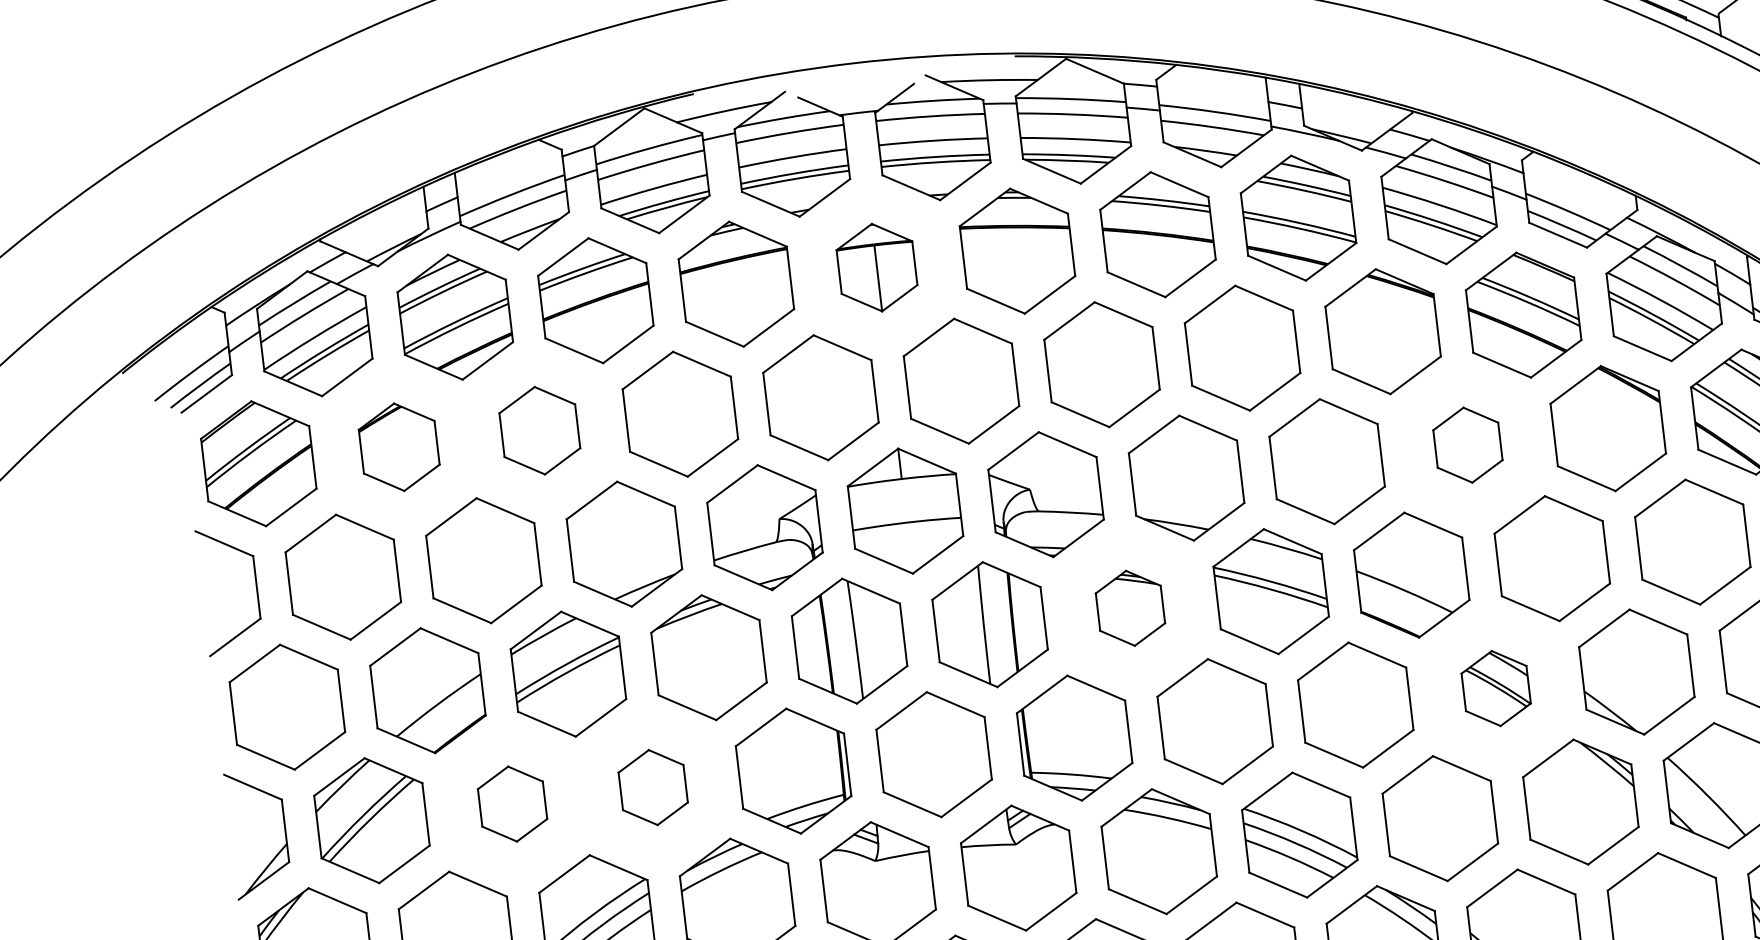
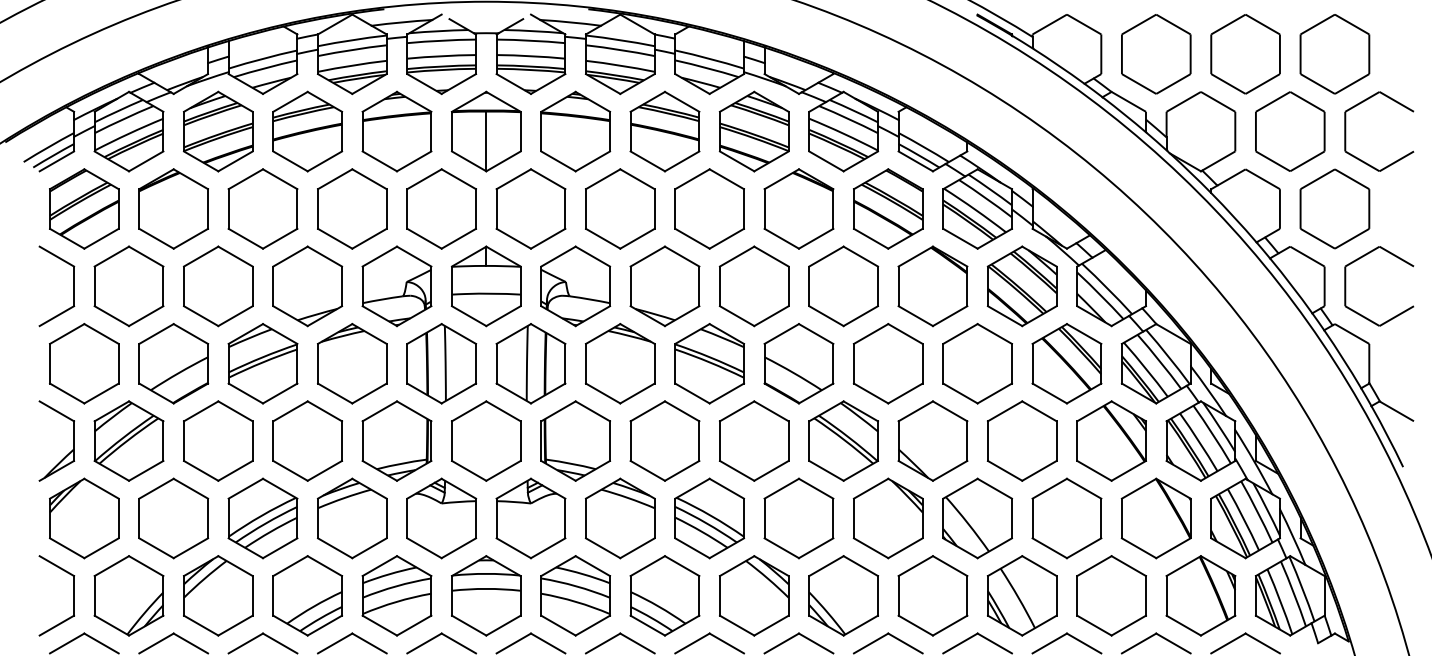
part: (877, 267) -> (486, 131), size x1.43
part: (538, 430) -> (262, 208), size x1.43
part: (1467, 445) -> (843, 286), size x1.67
part: (398, 446) -> (173, 208), size x1.43
part: (1129, 607) -> (619, 363), size x1.67
part: (1495, 687) -> (843, 440), size x1.67
part: (652, 786) -> (307, 440), size x1.67
part: (512, 803) -> (218, 440), size x1.67

